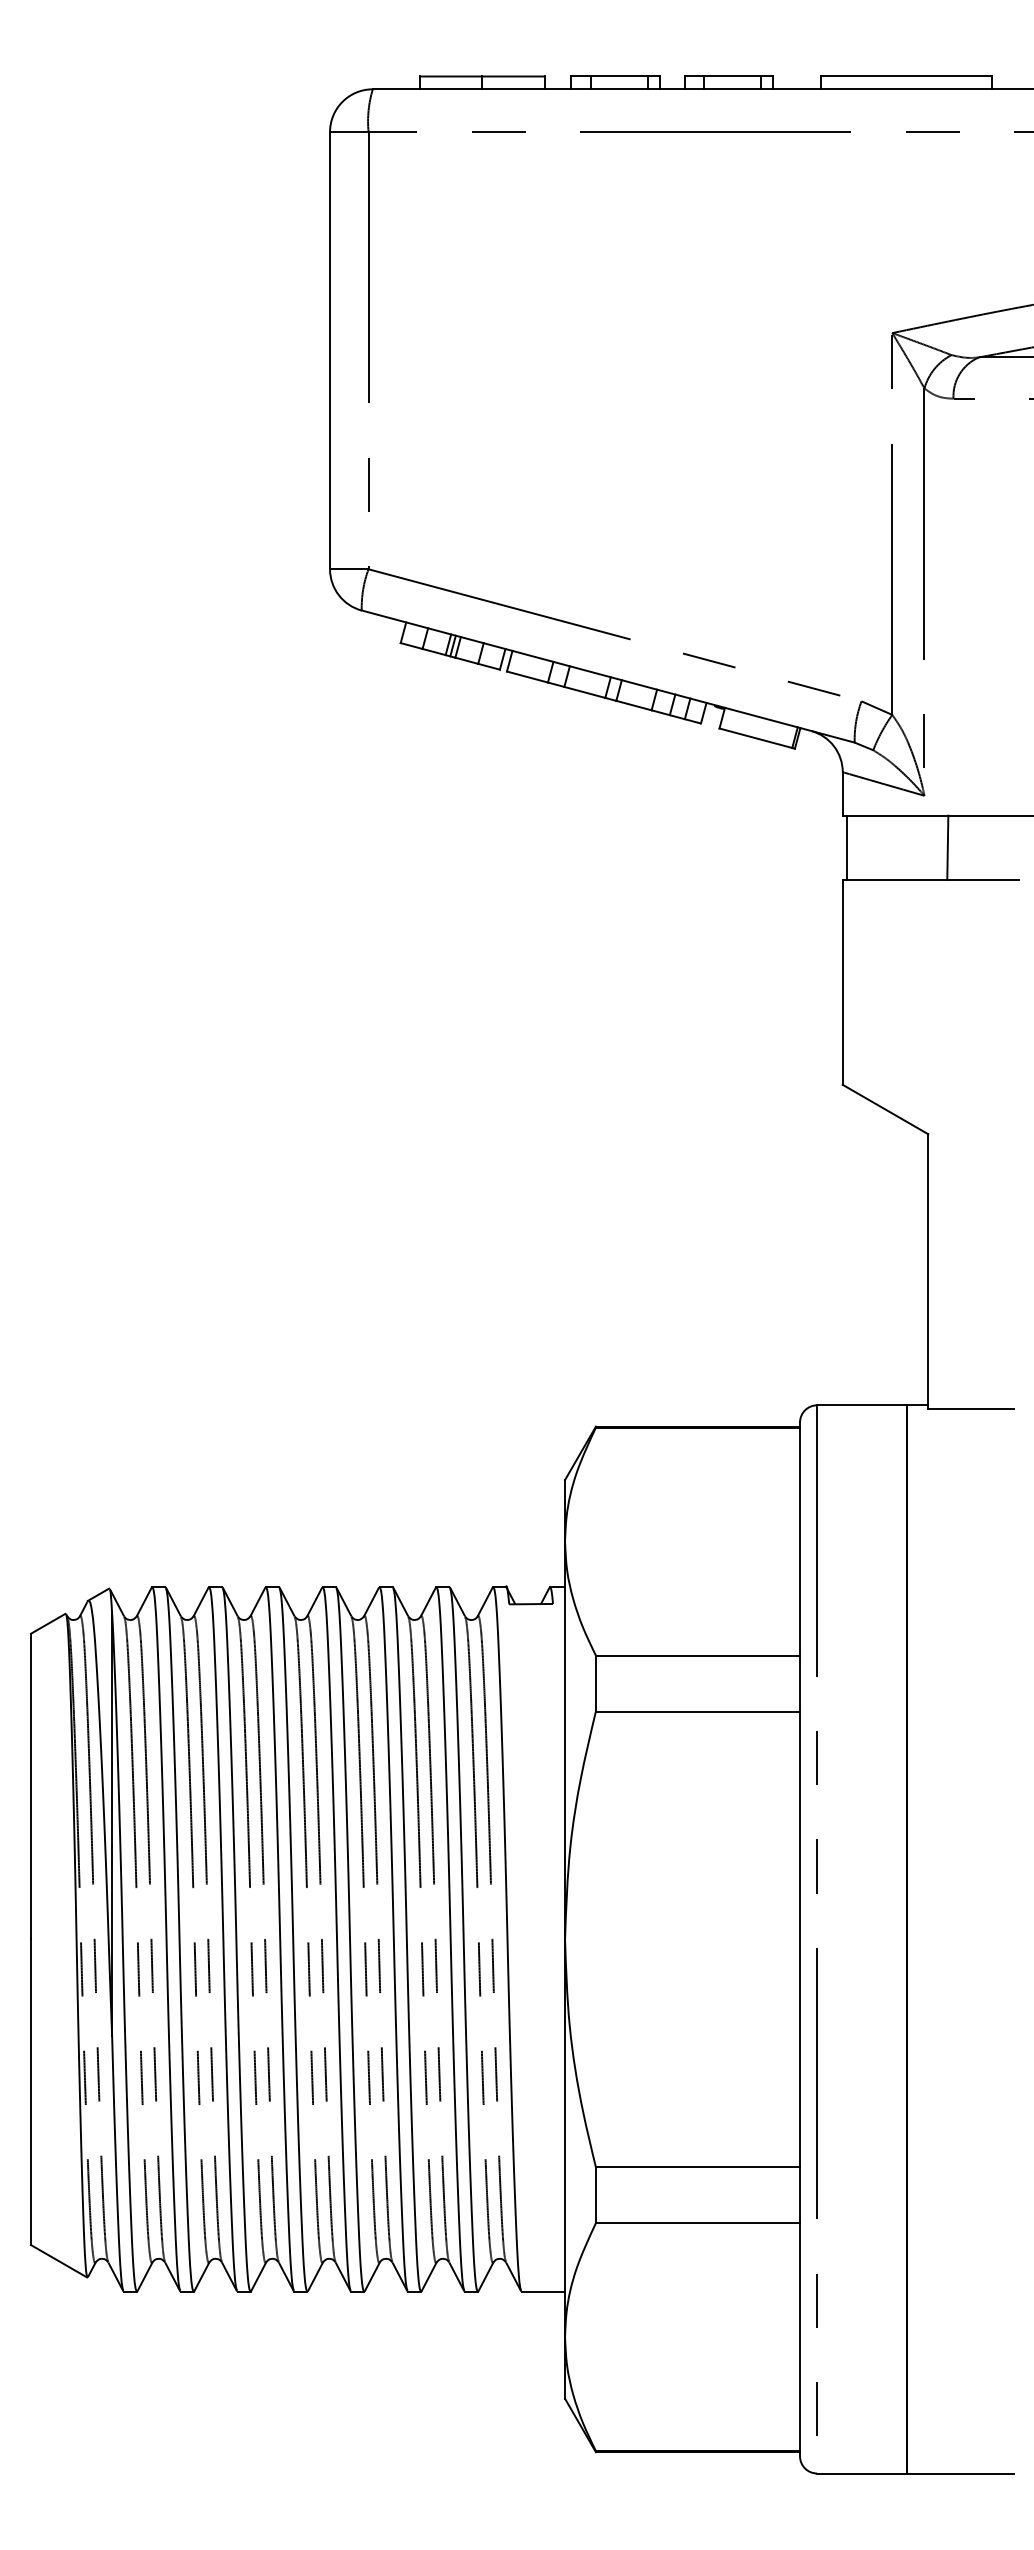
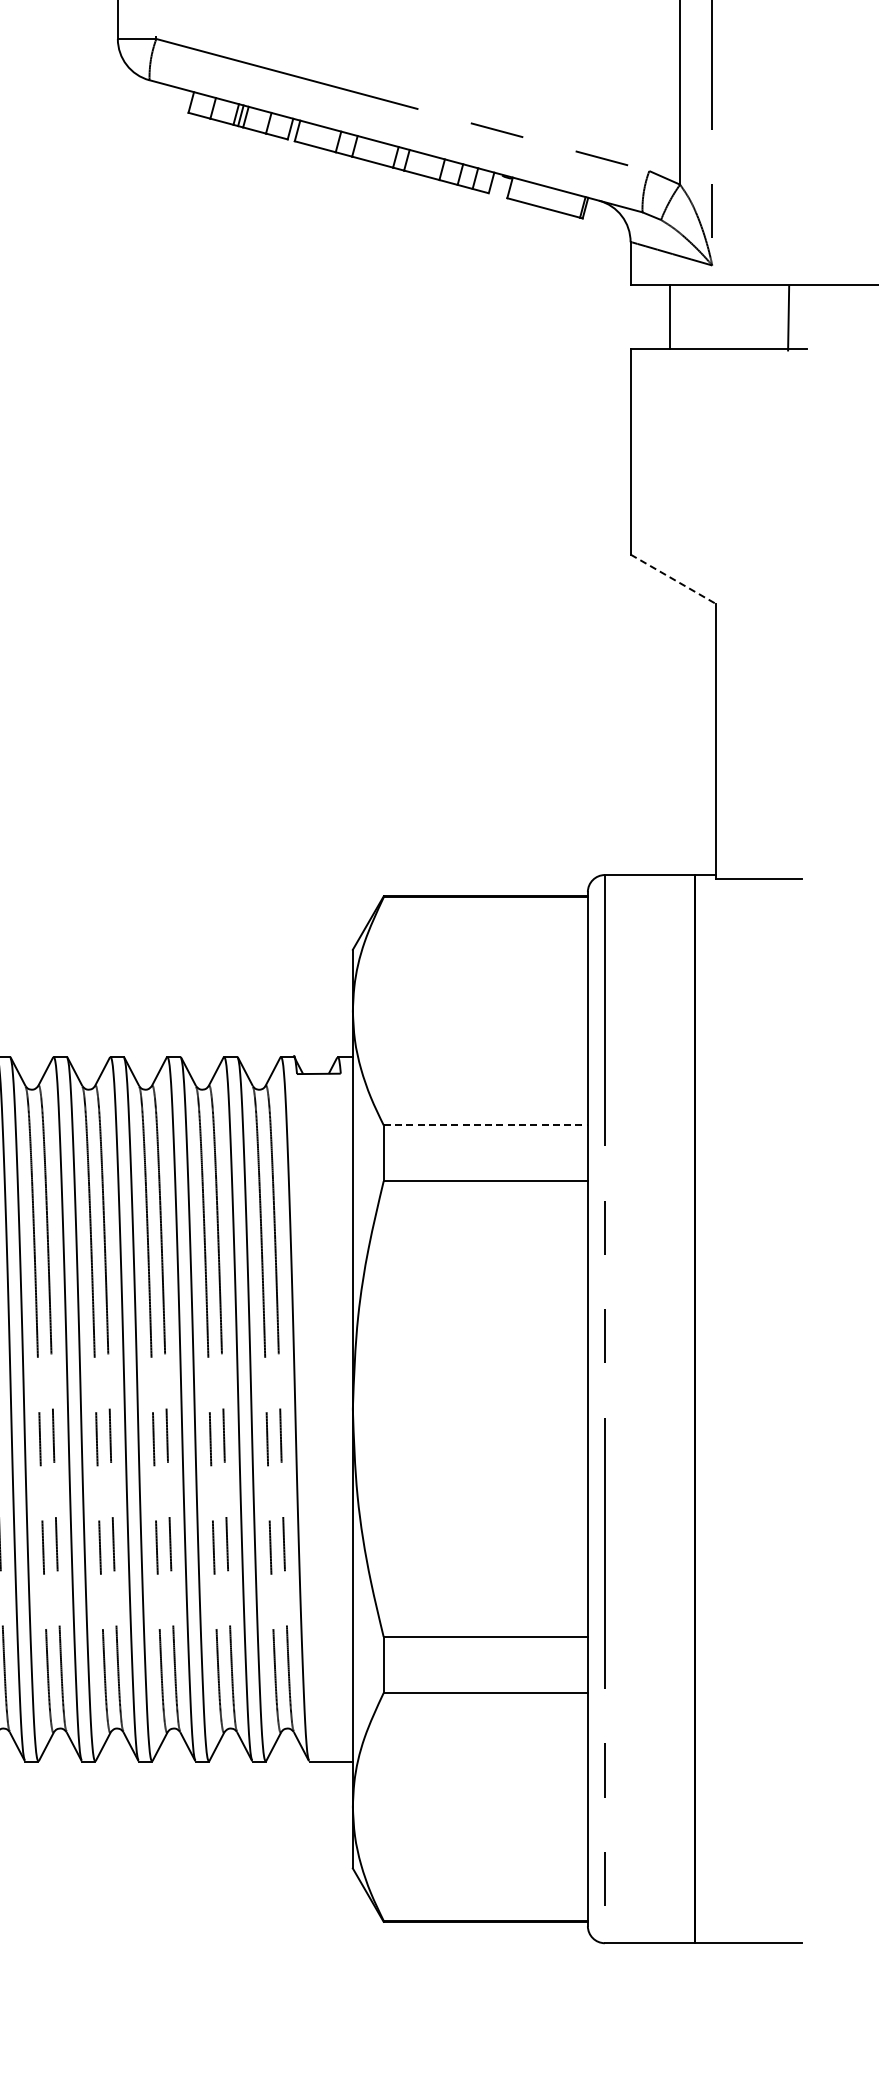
line: (847, 847) -> (670, 317), moved
line: (947, 847) -> (788, 318), moved
line: (885, 1109) -> (673, 579), solid -> dashed
line: (698, 1655) -> (486, 1125), solid -> dashed

